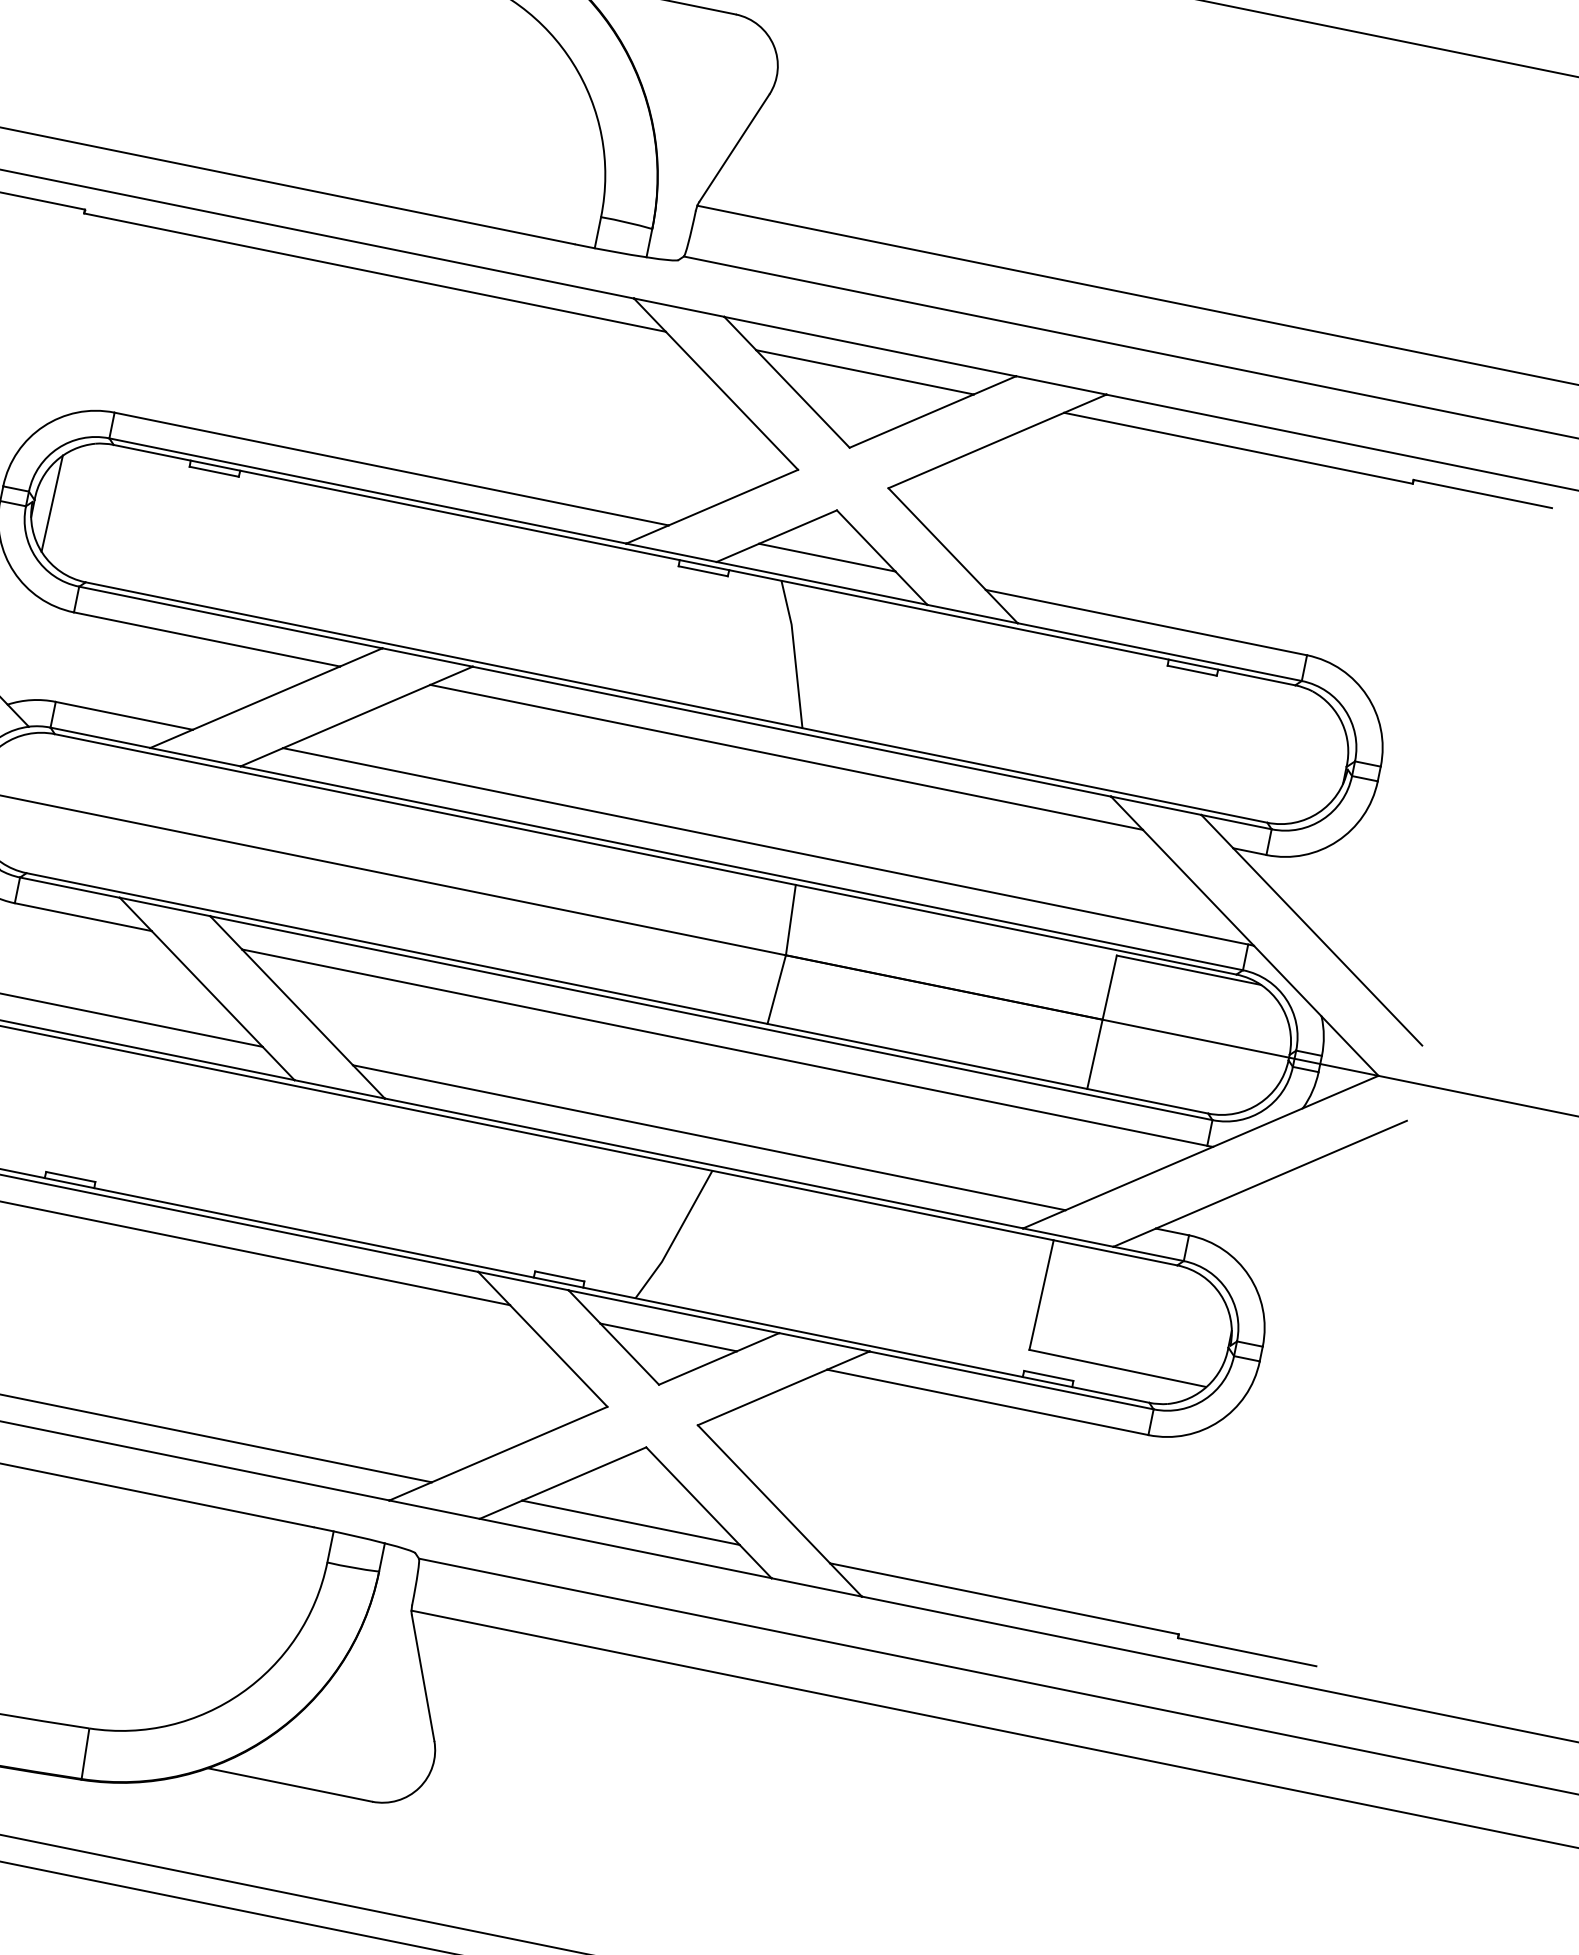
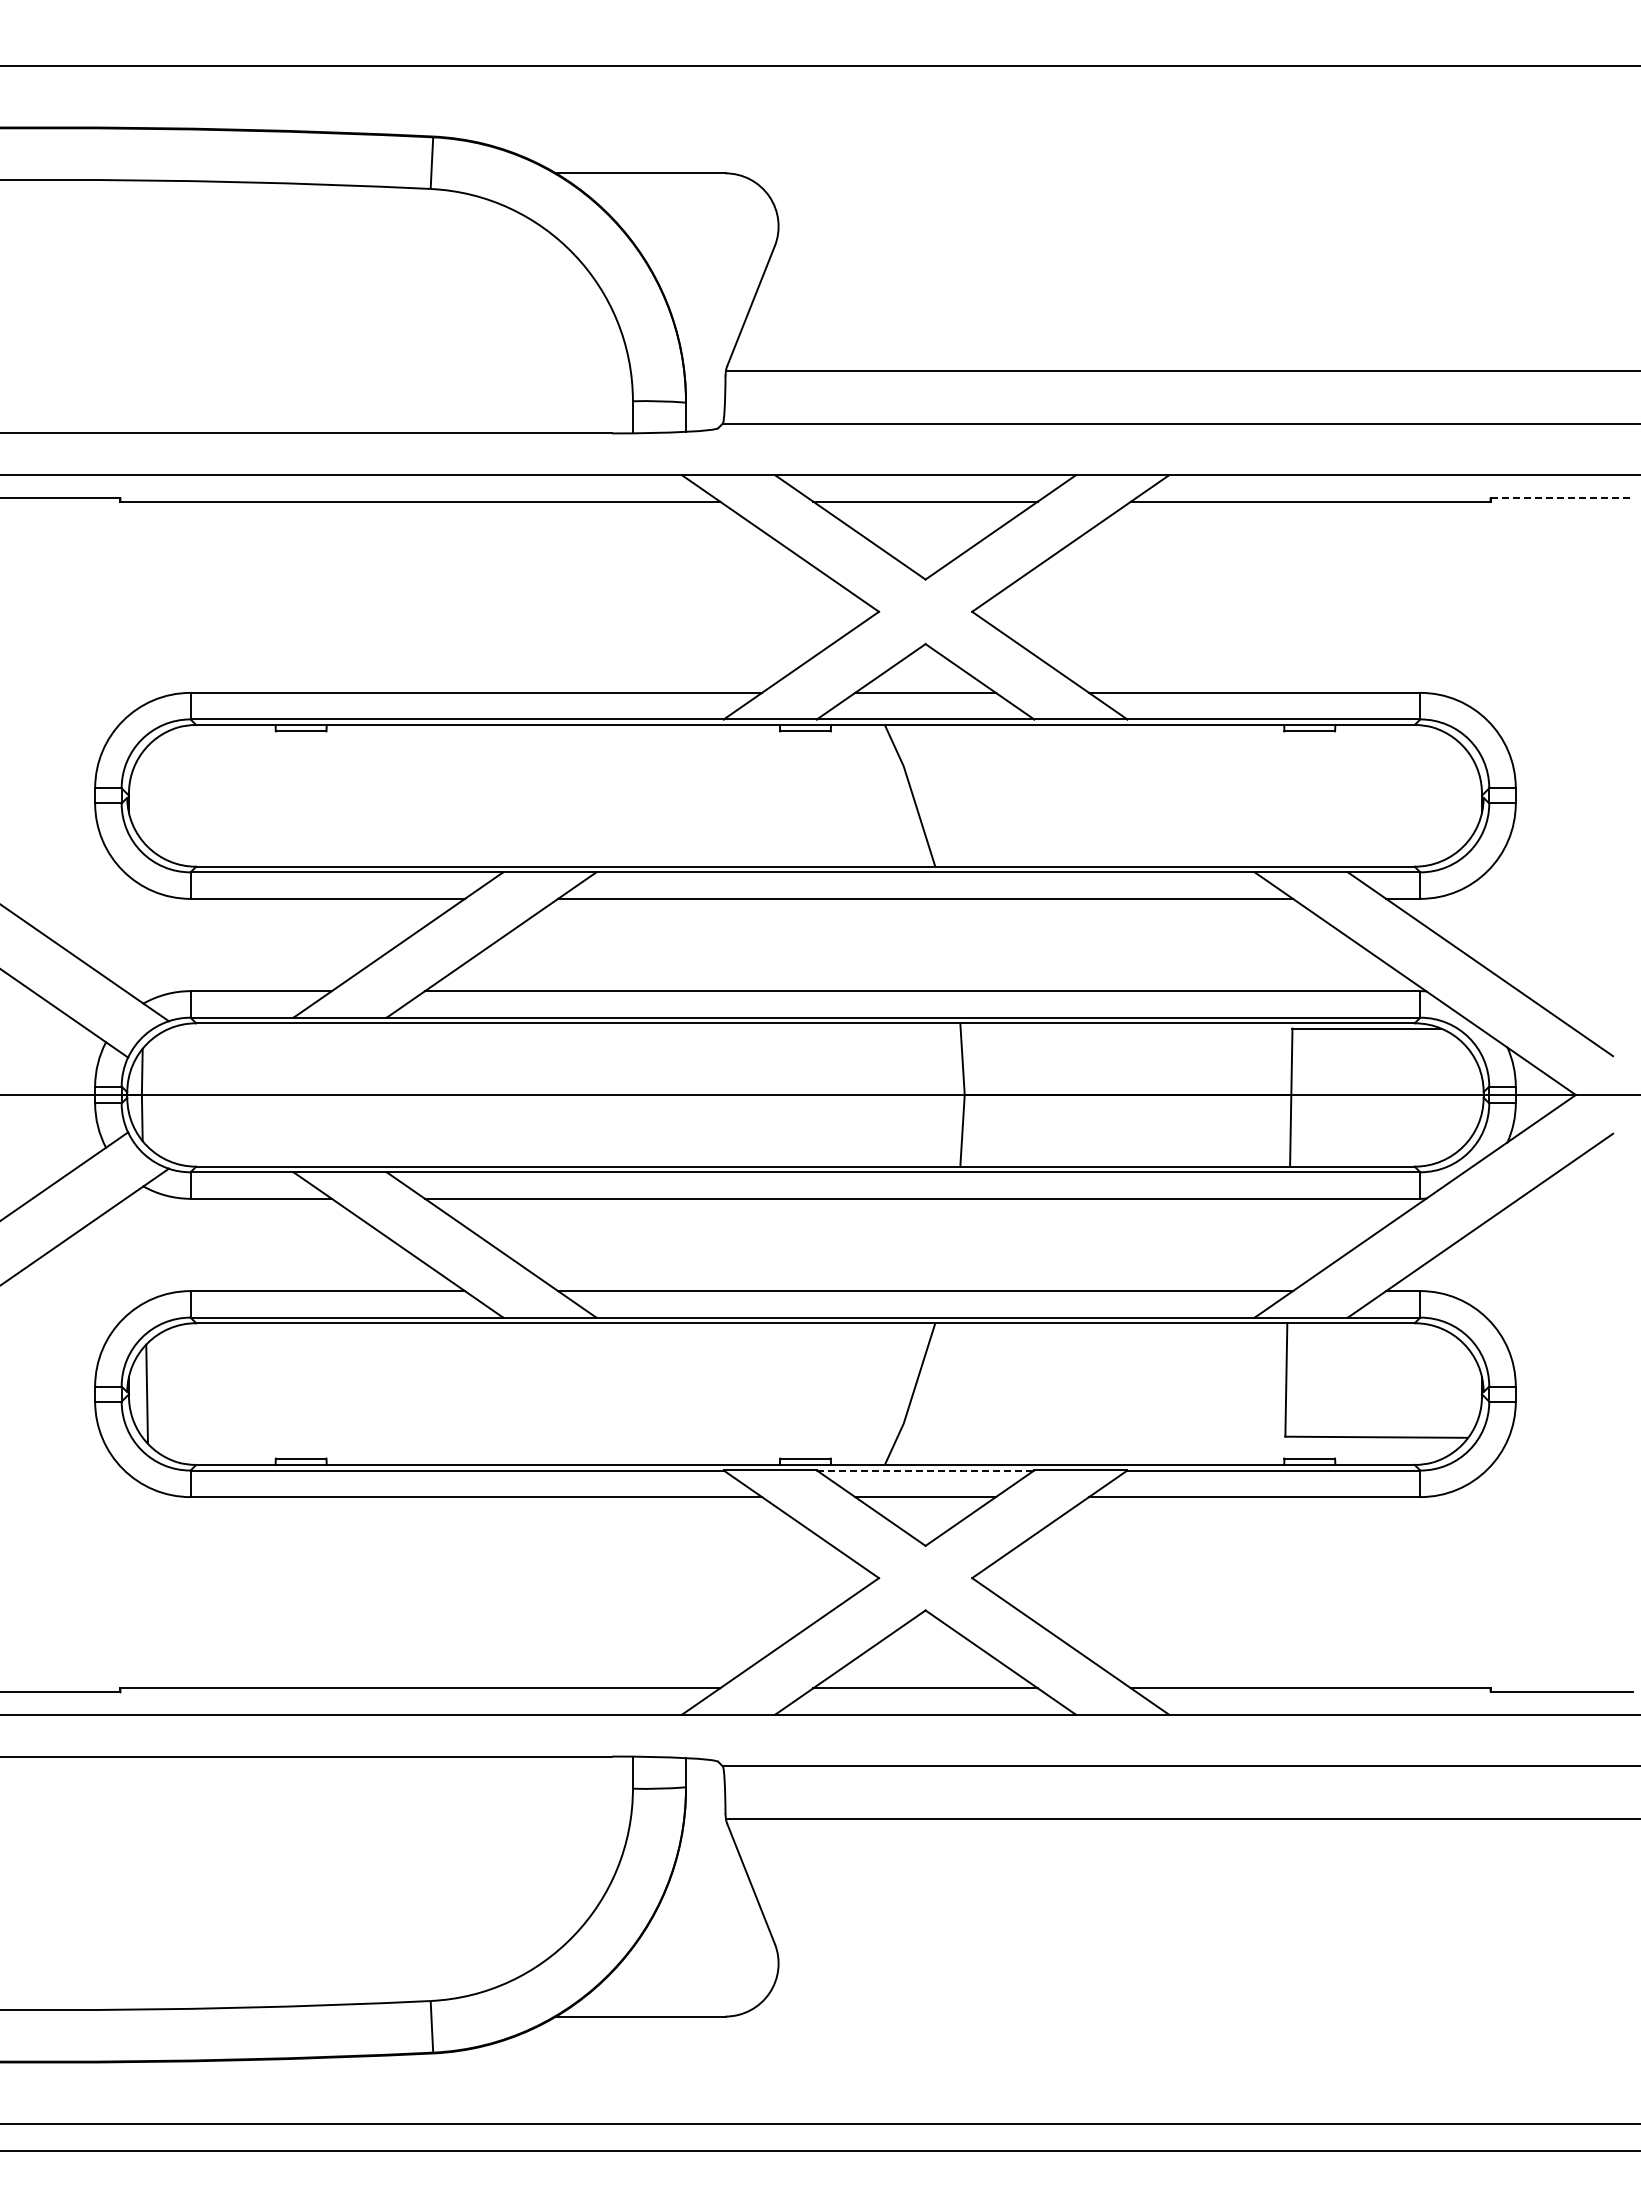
line: (1483, 493) -> (1562, 497), solid -> dashed
line: (51, 503) -> (146, 795), removed
line: (673, 1311) -> (925, 1470), solid -> dashed

